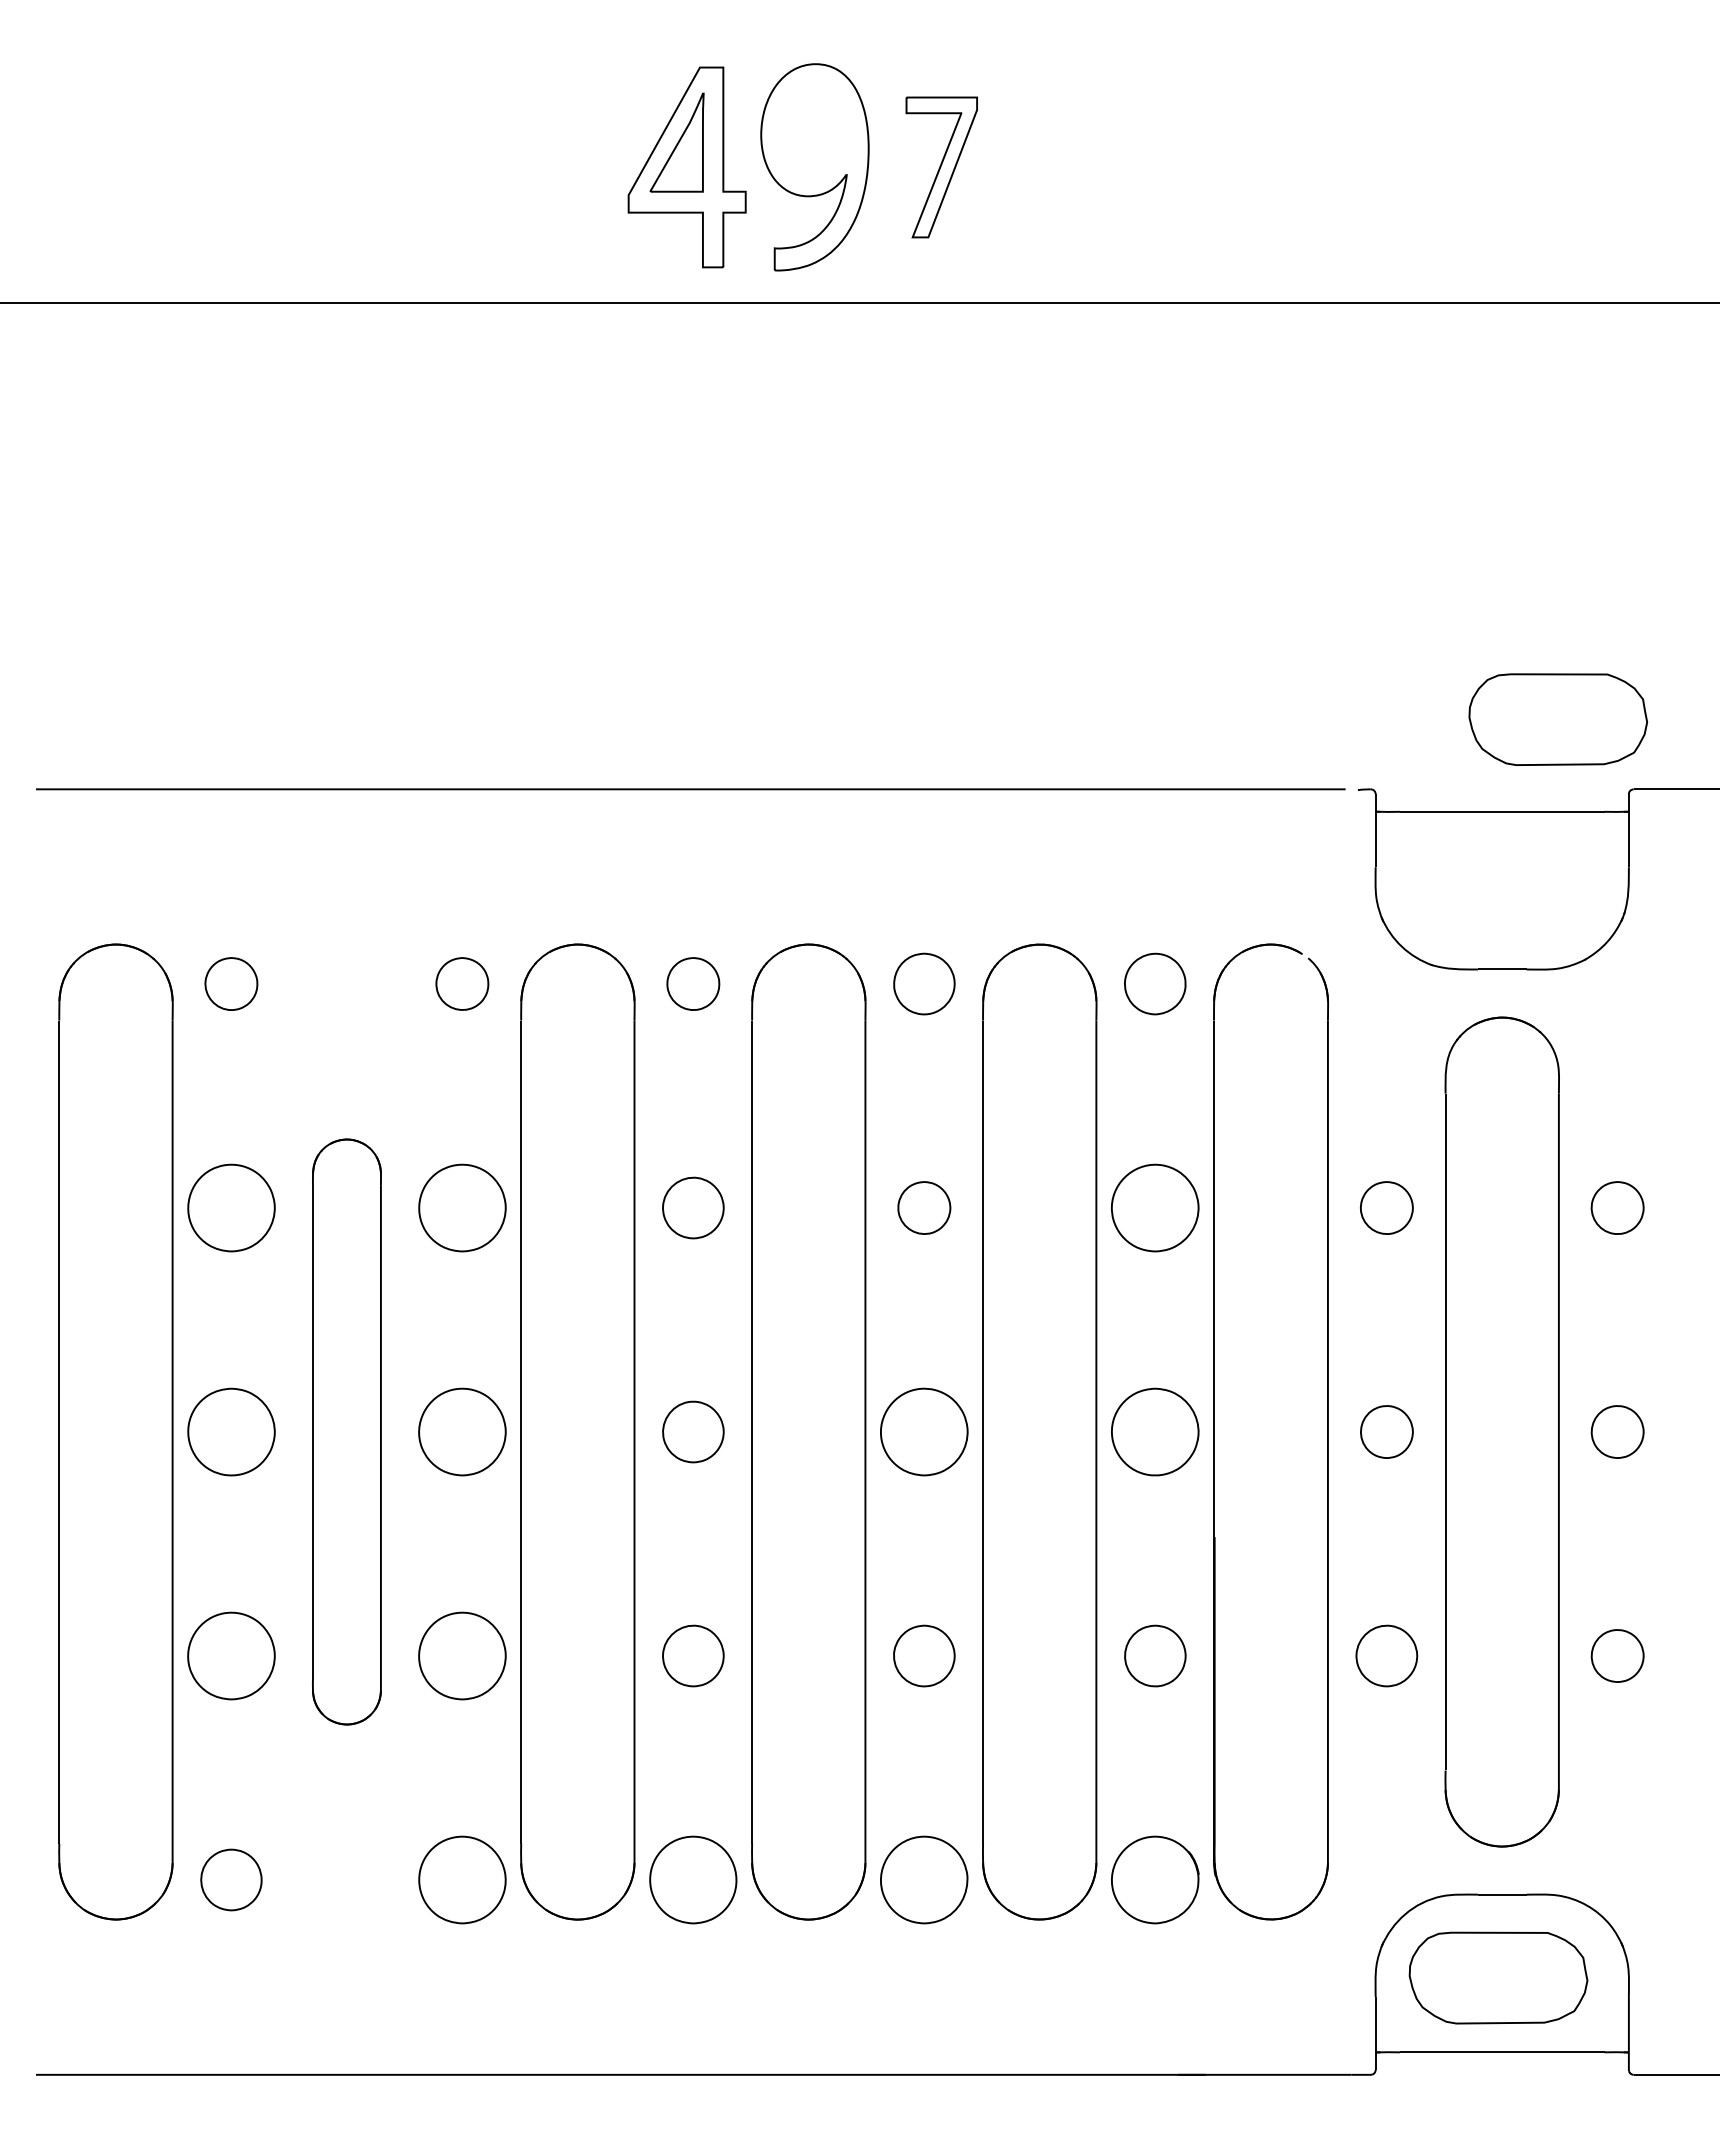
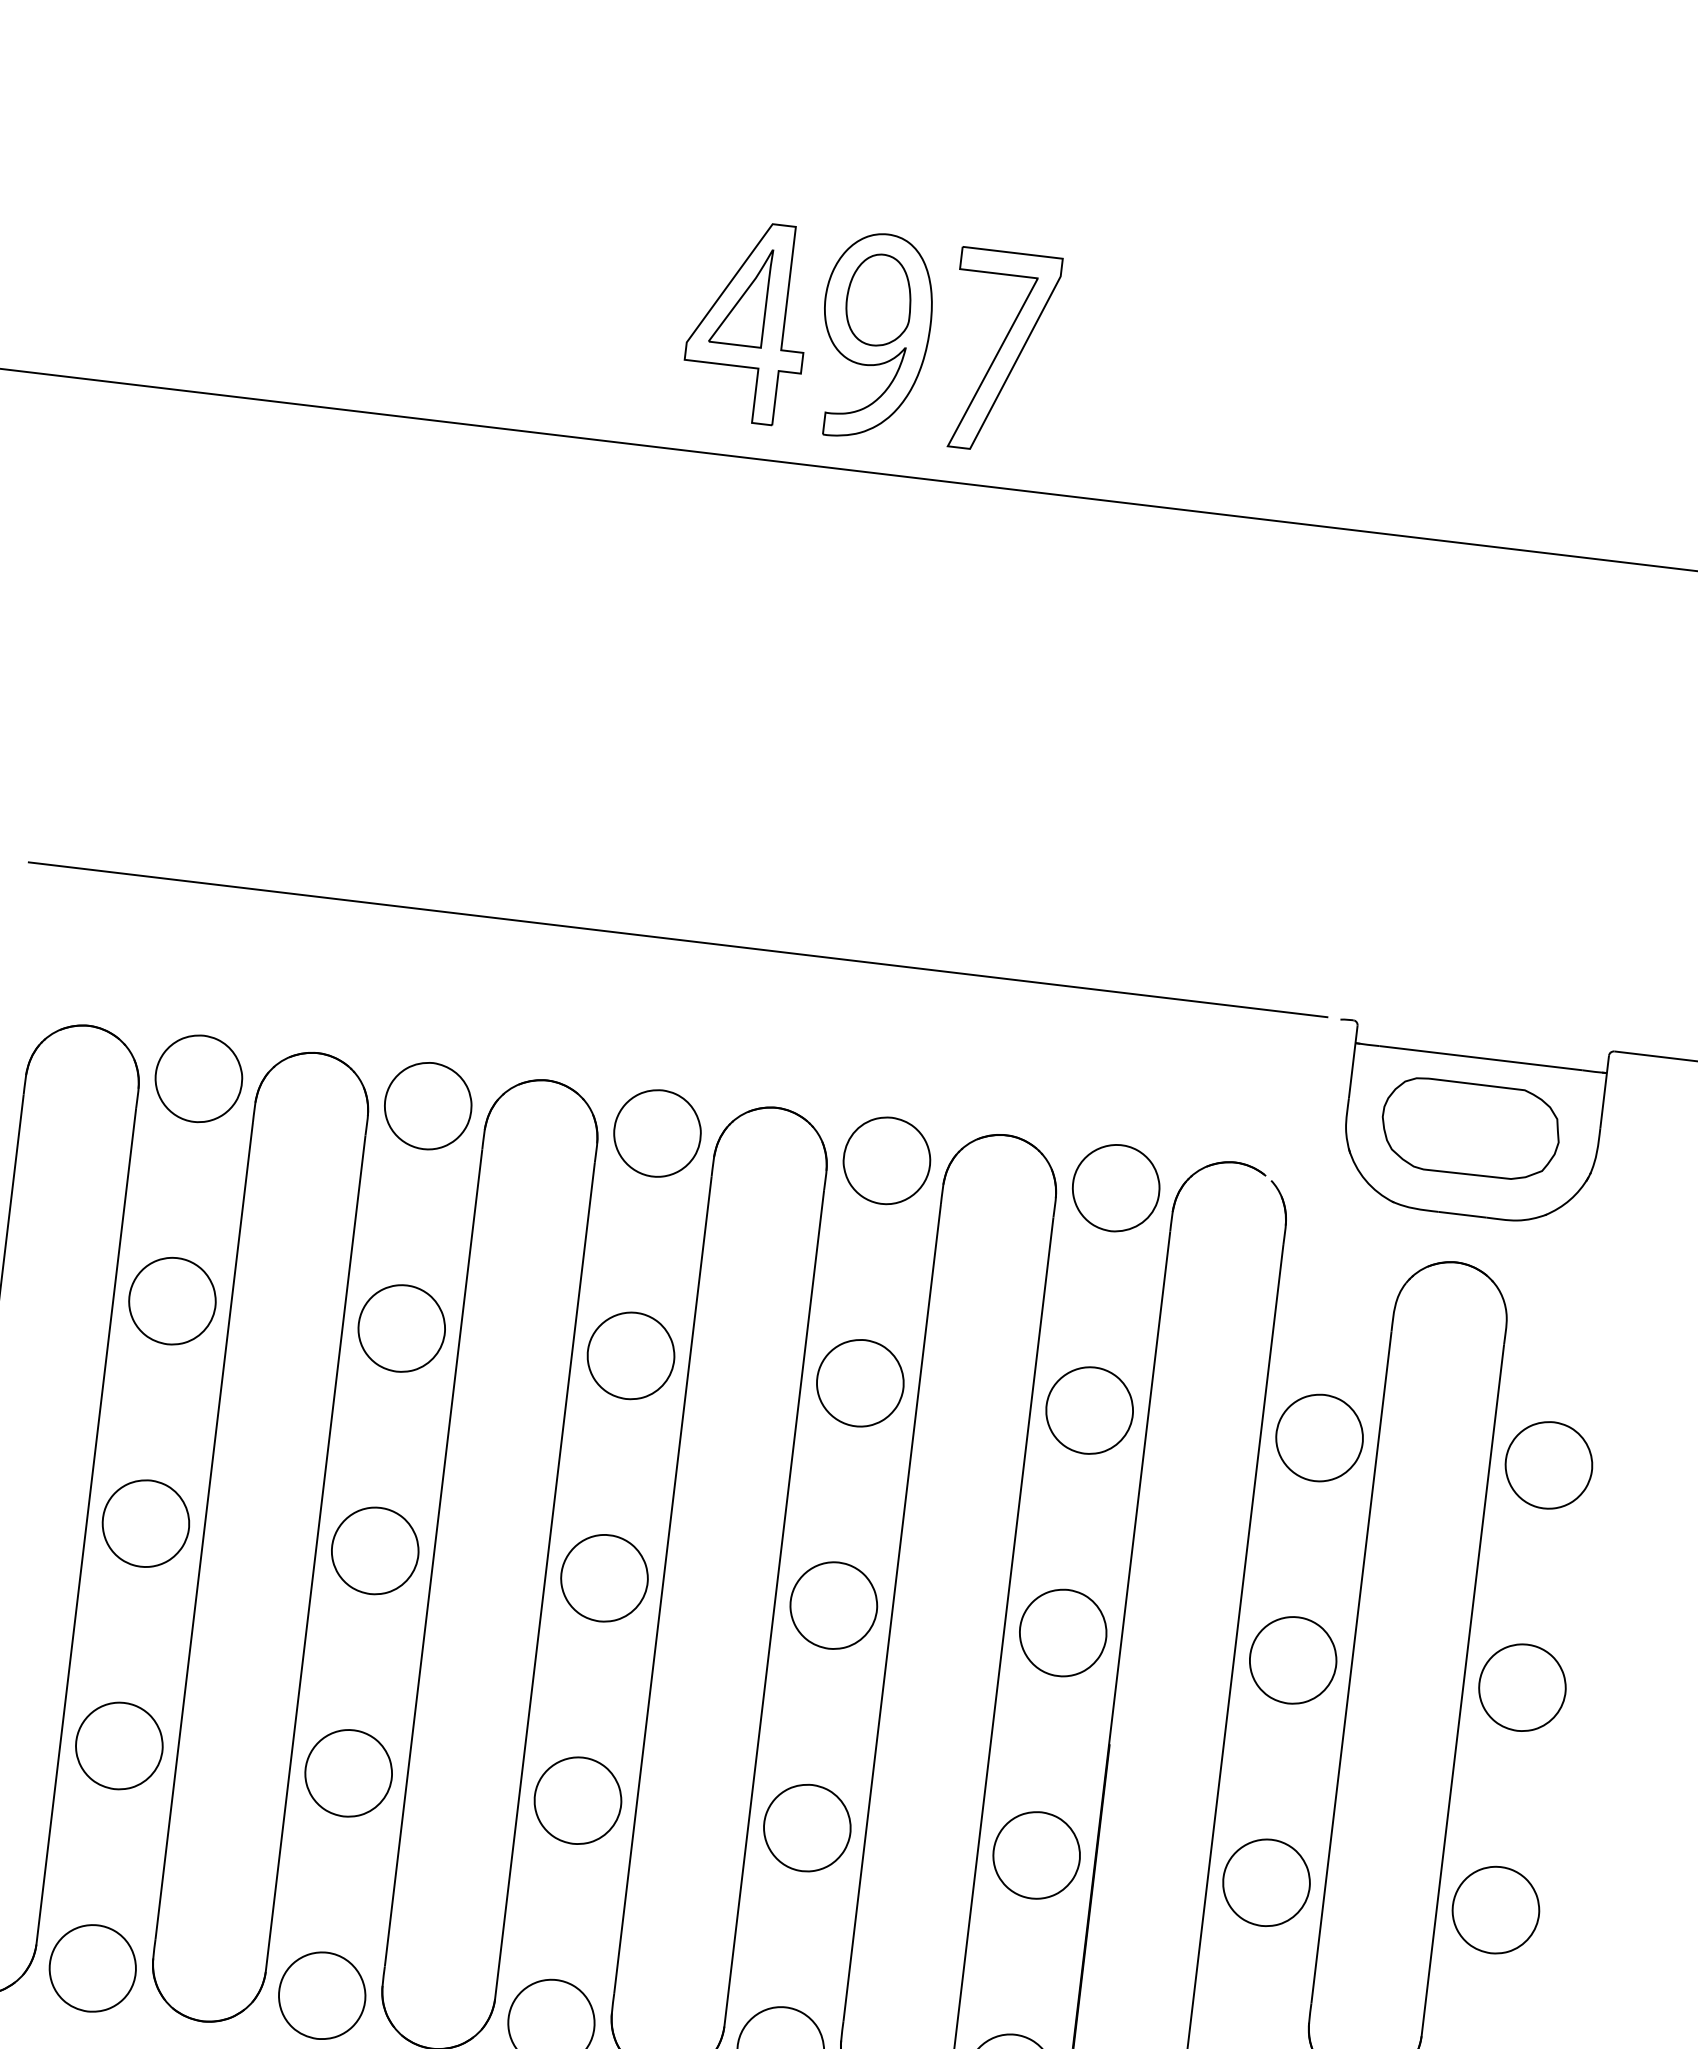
part: (814, 129) -> (879, 299), added
part: (941, 167) -> (1000, 352), size x1.43
part: (1558, 719) -> (1470, 1129), moved
part: (231, 983) -> (199, 1078), size x1.67
part: (462, 983) -> (428, 1105), size x1.67
part: (693, 983) -> (657, 1132), size x1.67
part: (924, 983) -> (887, 1160), size x1.43
part: (1155, 983) -> (1116, 1187), size x1.43
part: (693, 1207) -> (631, 1355), size x1.43
part: (924, 1207) -> (860, 1382), size x1.67
part: (1386, 1207) -> (1319, 1437), size x1.67
part: (1617, 1207) -> (1548, 1464), size x1.67
part: (346, 1431) -> (260, 1536), size x1.67
part: (693, 1431) -> (604, 1577), size x1.43
part: (1386, 1431) -> (1292, 1659), size x1.67
part: (1617, 1431) -> (1522, 1687), size x1.67
part: (693, 1655) -> (578, 1800), size x1.43
part: (924, 1655) -> (807, 1827), size x1.43
part: (1155, 1655) -> (1036, 1854), size x1.43
part: (1386, 1655) -> (1266, 1882), size x1.43
part: (1617, 1655) -> (1495, 1909), size x1.67
part: (231, 1879) -> (92, 1967), size x1.43

